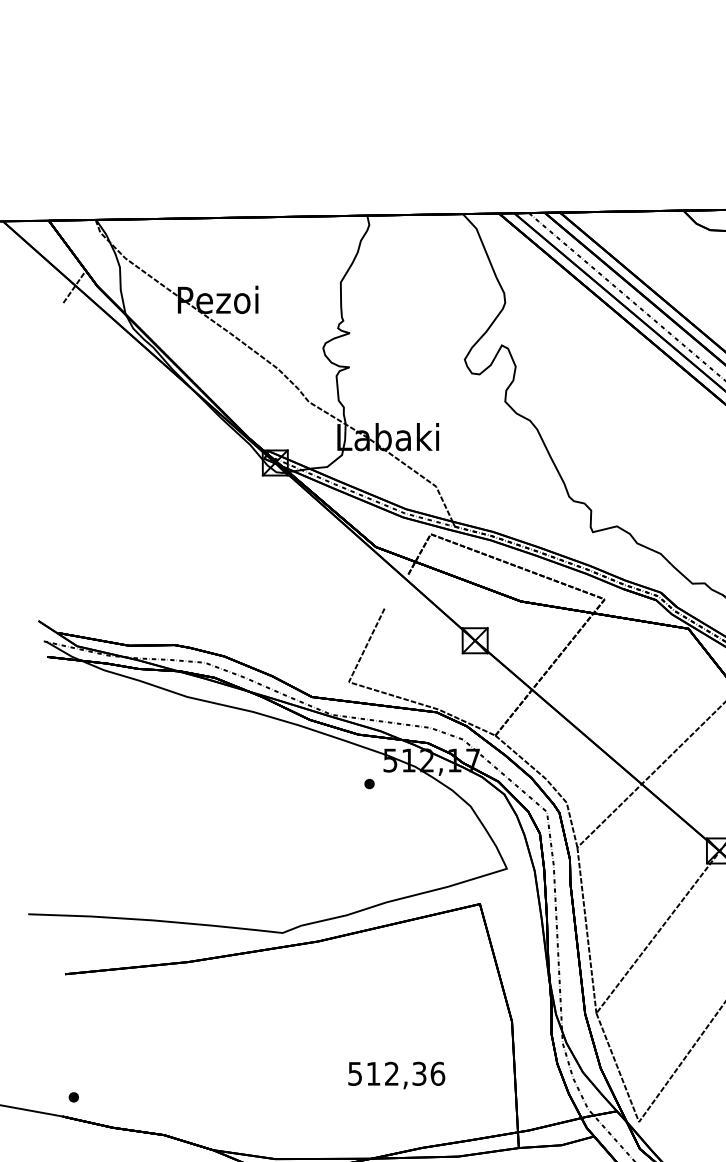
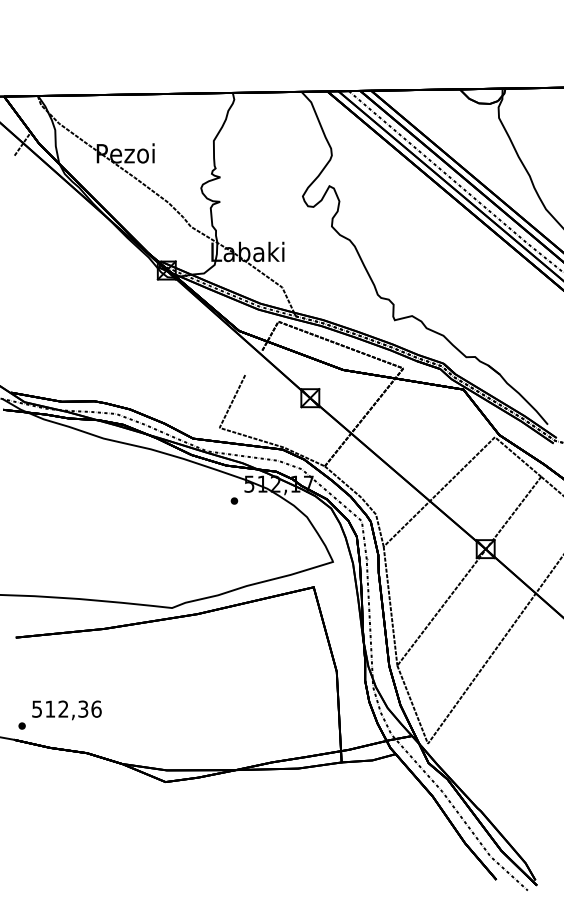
text: (396, 1075) -> (66, 710), moved

